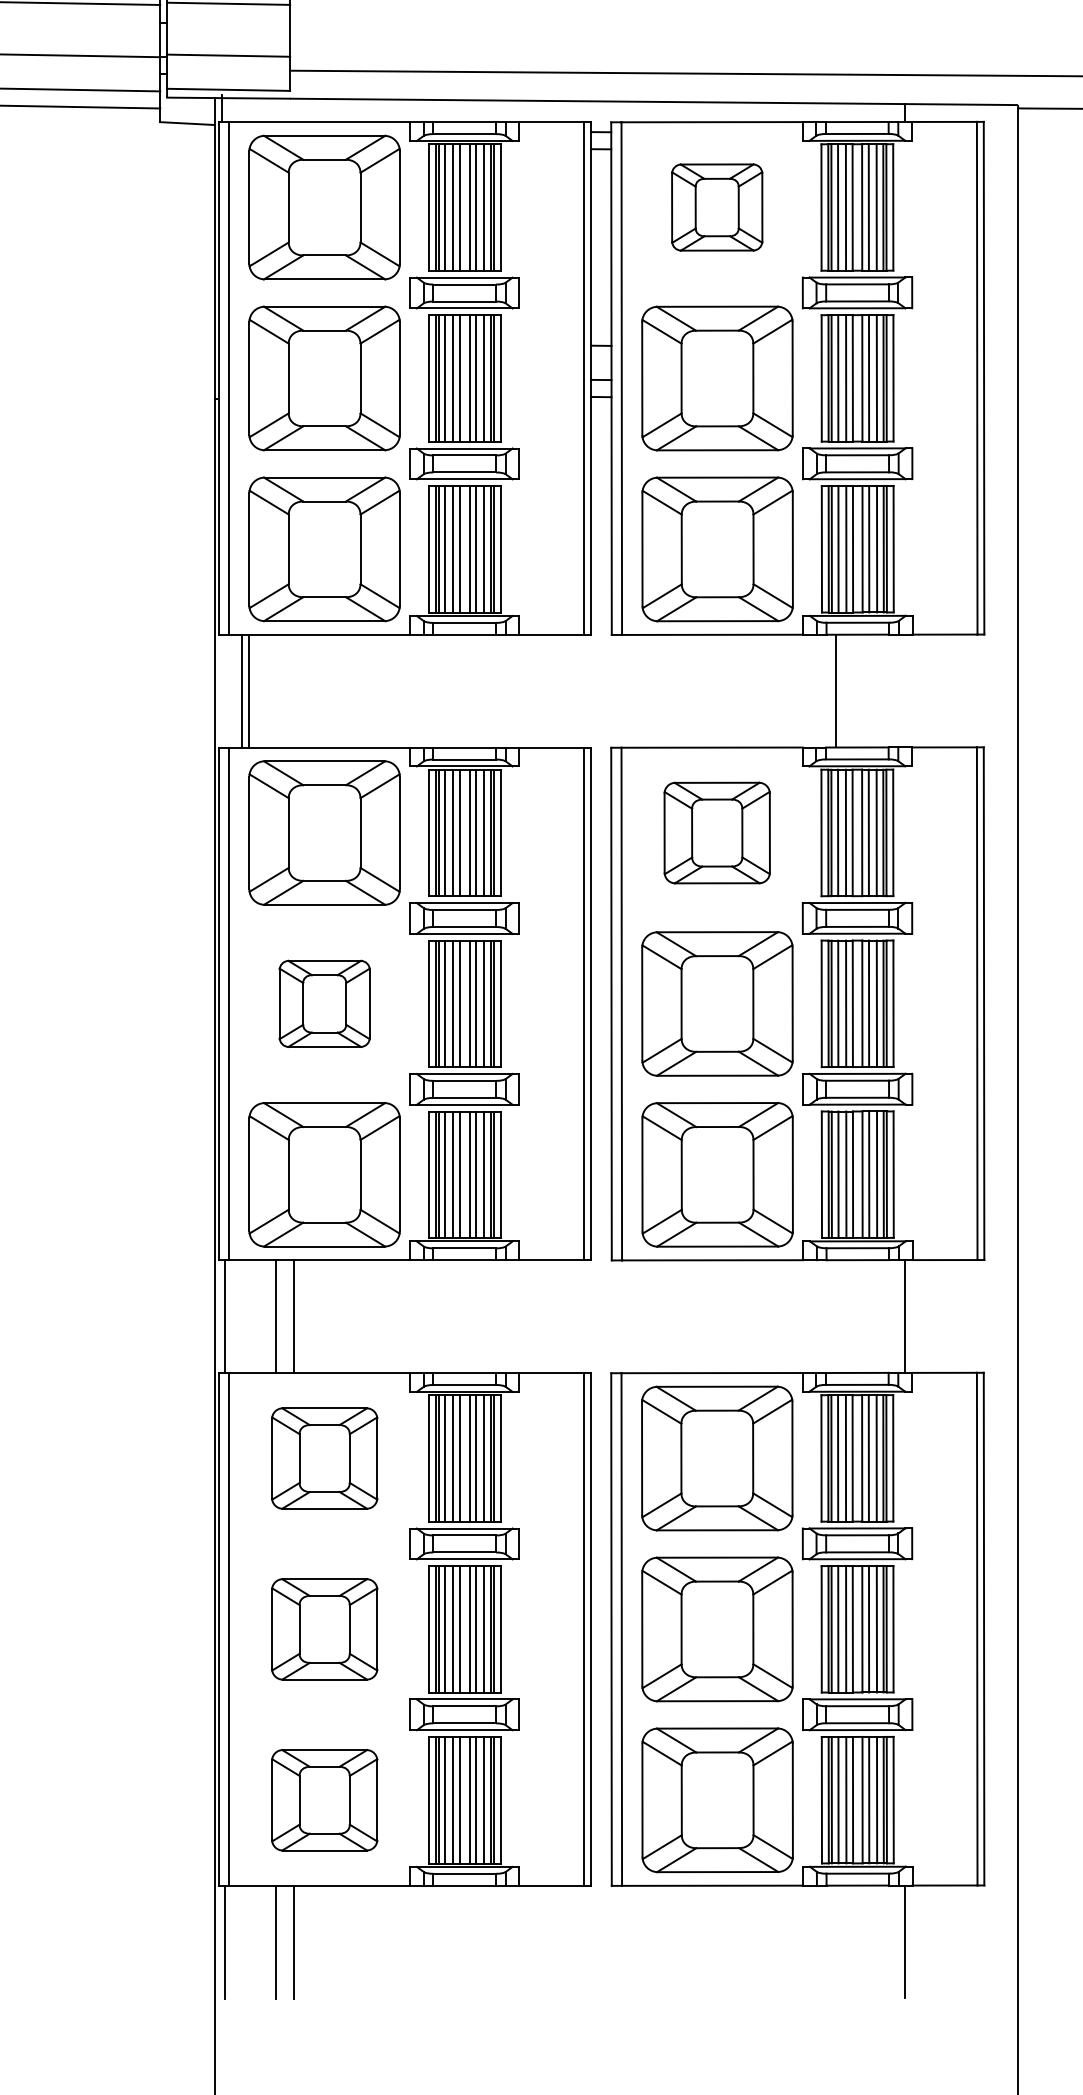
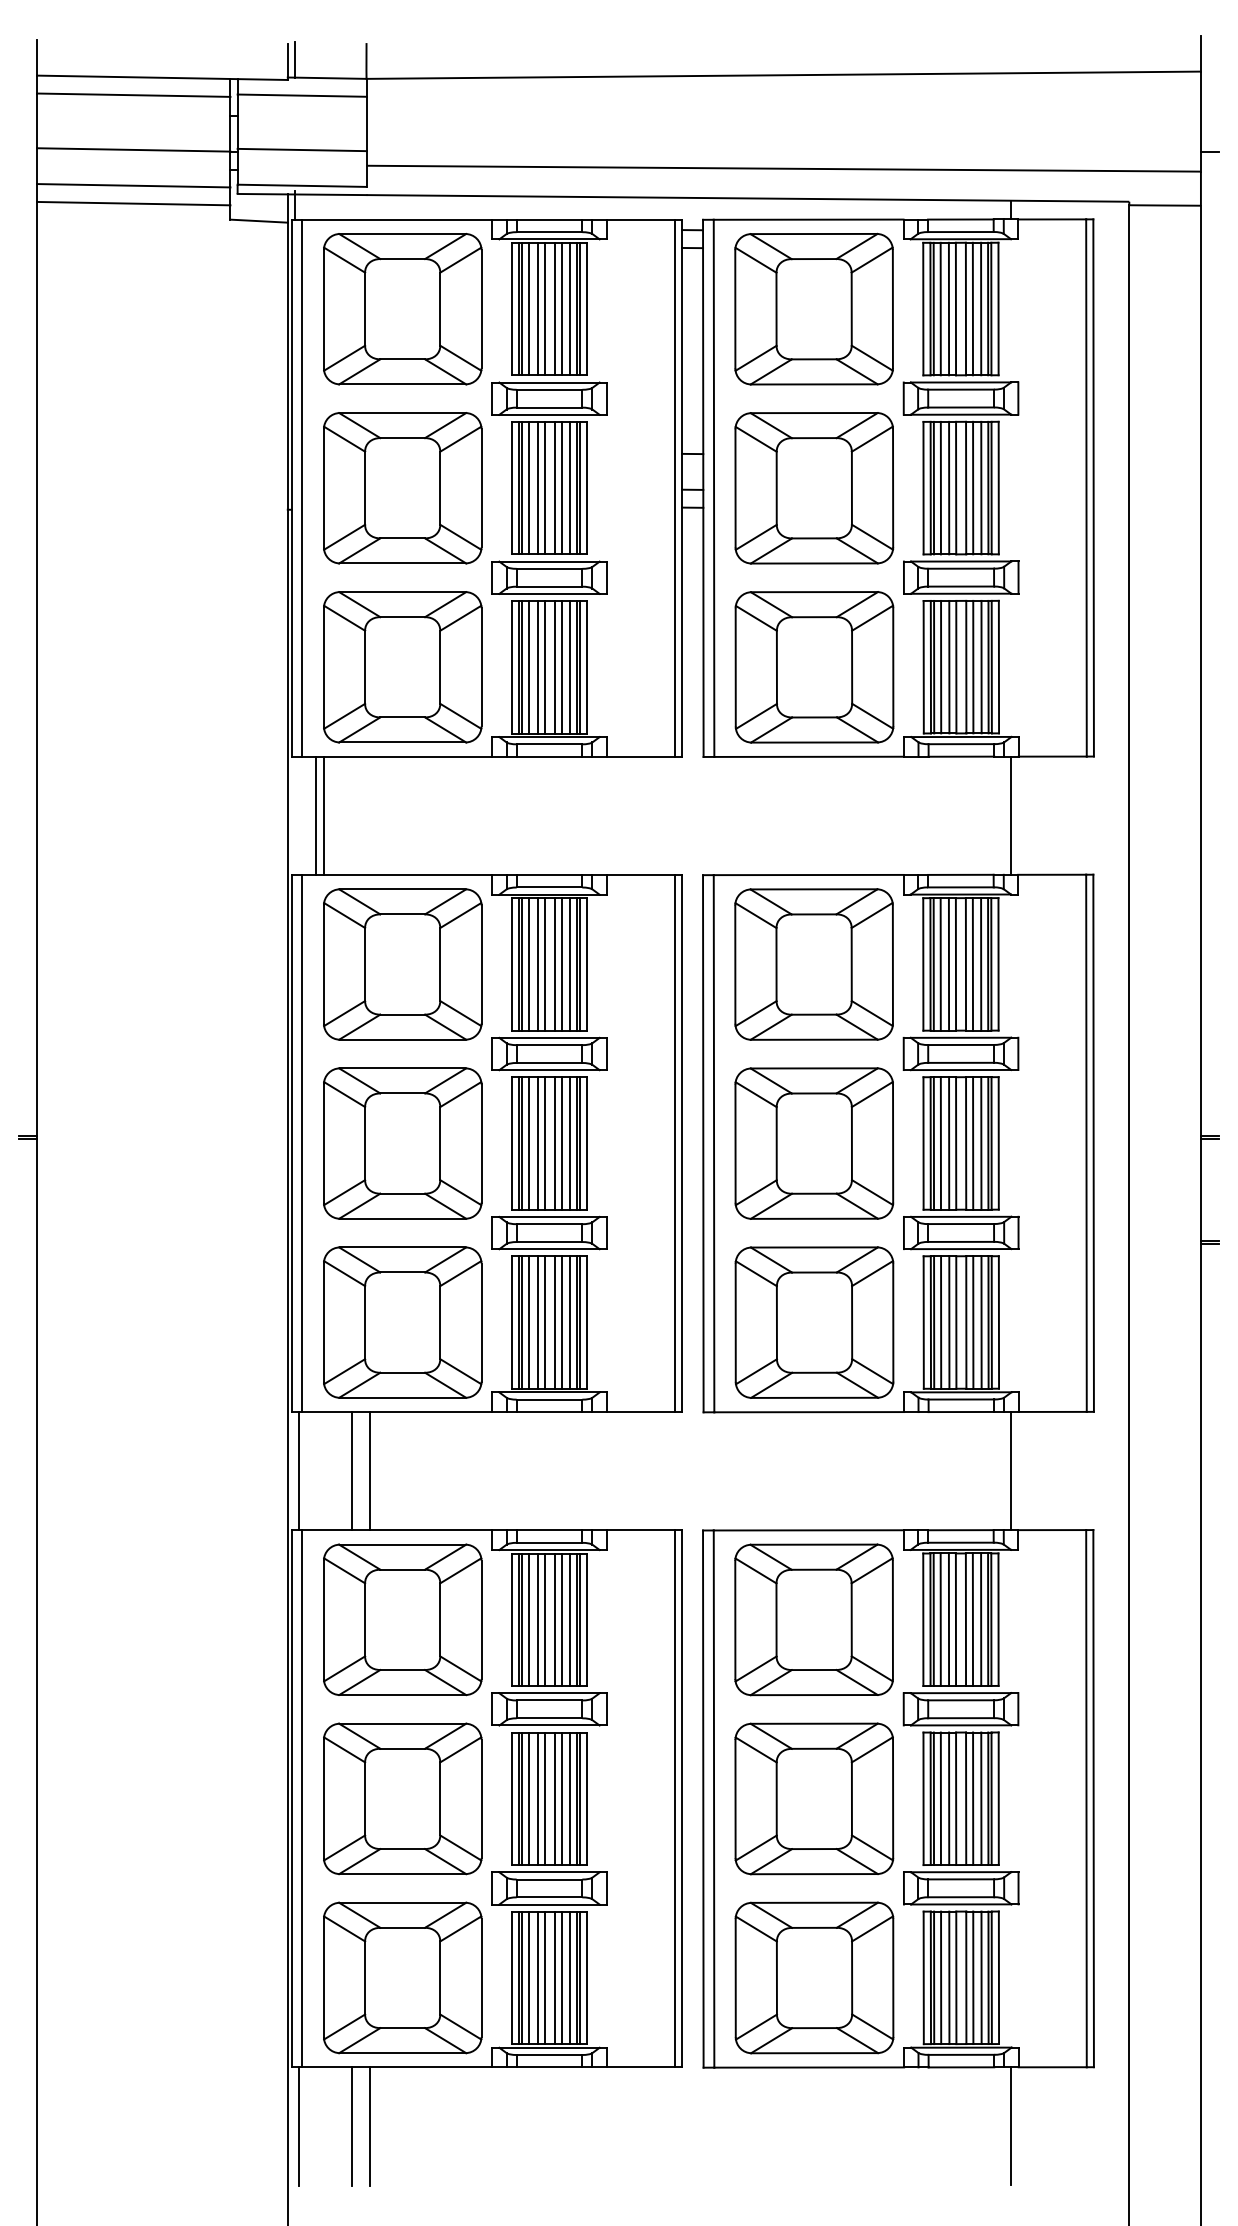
part: (716, 206) -> (813, 308), size x1.67
line: (835, 690) -> (1011, 815), moved
part: (716, 833) -> (813, 964), size x1.43
part: (324, 1003) -> (402, 1143), size x1.67
part: (324, 1458) -> (402, 1619), size x1.43
part: (324, 1629) -> (402, 1798), size x1.43
part: (324, 1799) -> (402, 1977), size x1.43

